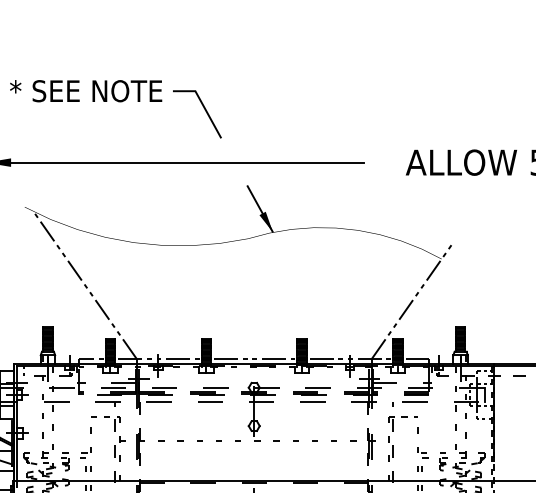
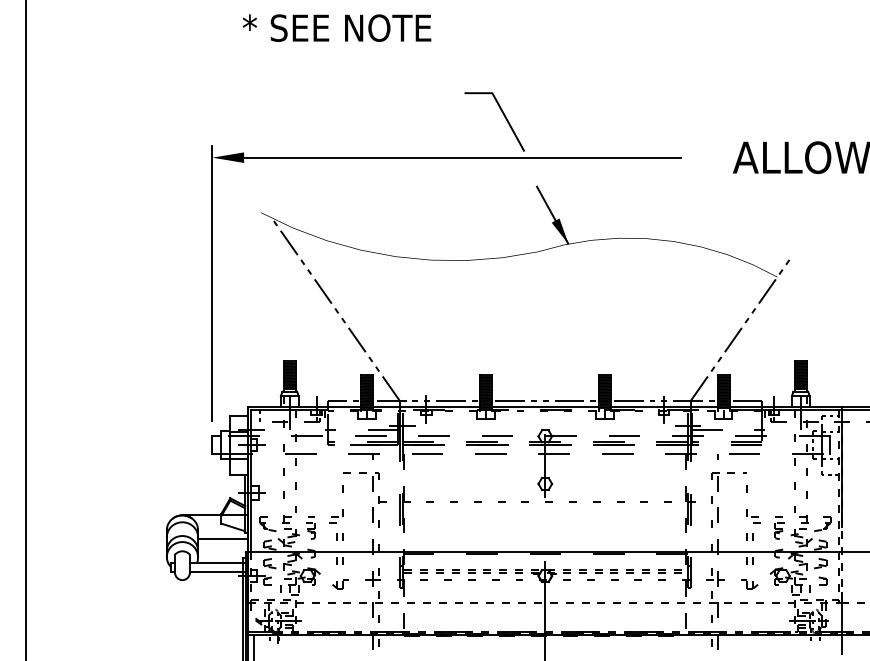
text: (85, 90) -> (336, 27), moved
line: (205, 110) -> (504, 117), moved

